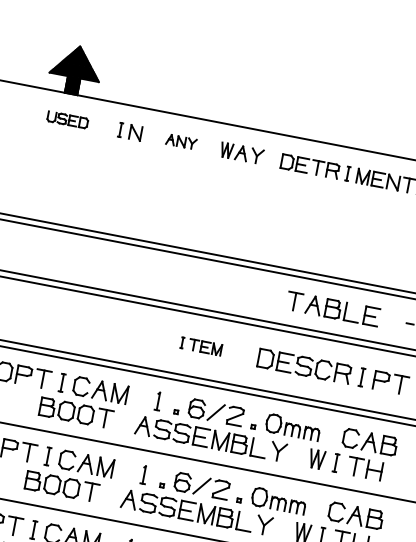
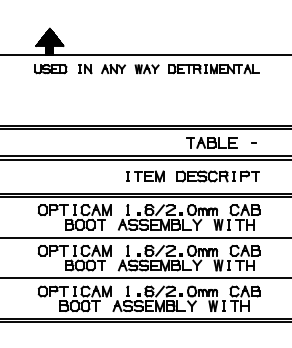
part: (67, 120) -> (50, 69), size x1.43
part: (181, 142) -> (113, 69), size x1.43
part: (201, 346) -> (145, 176), size x1.67

